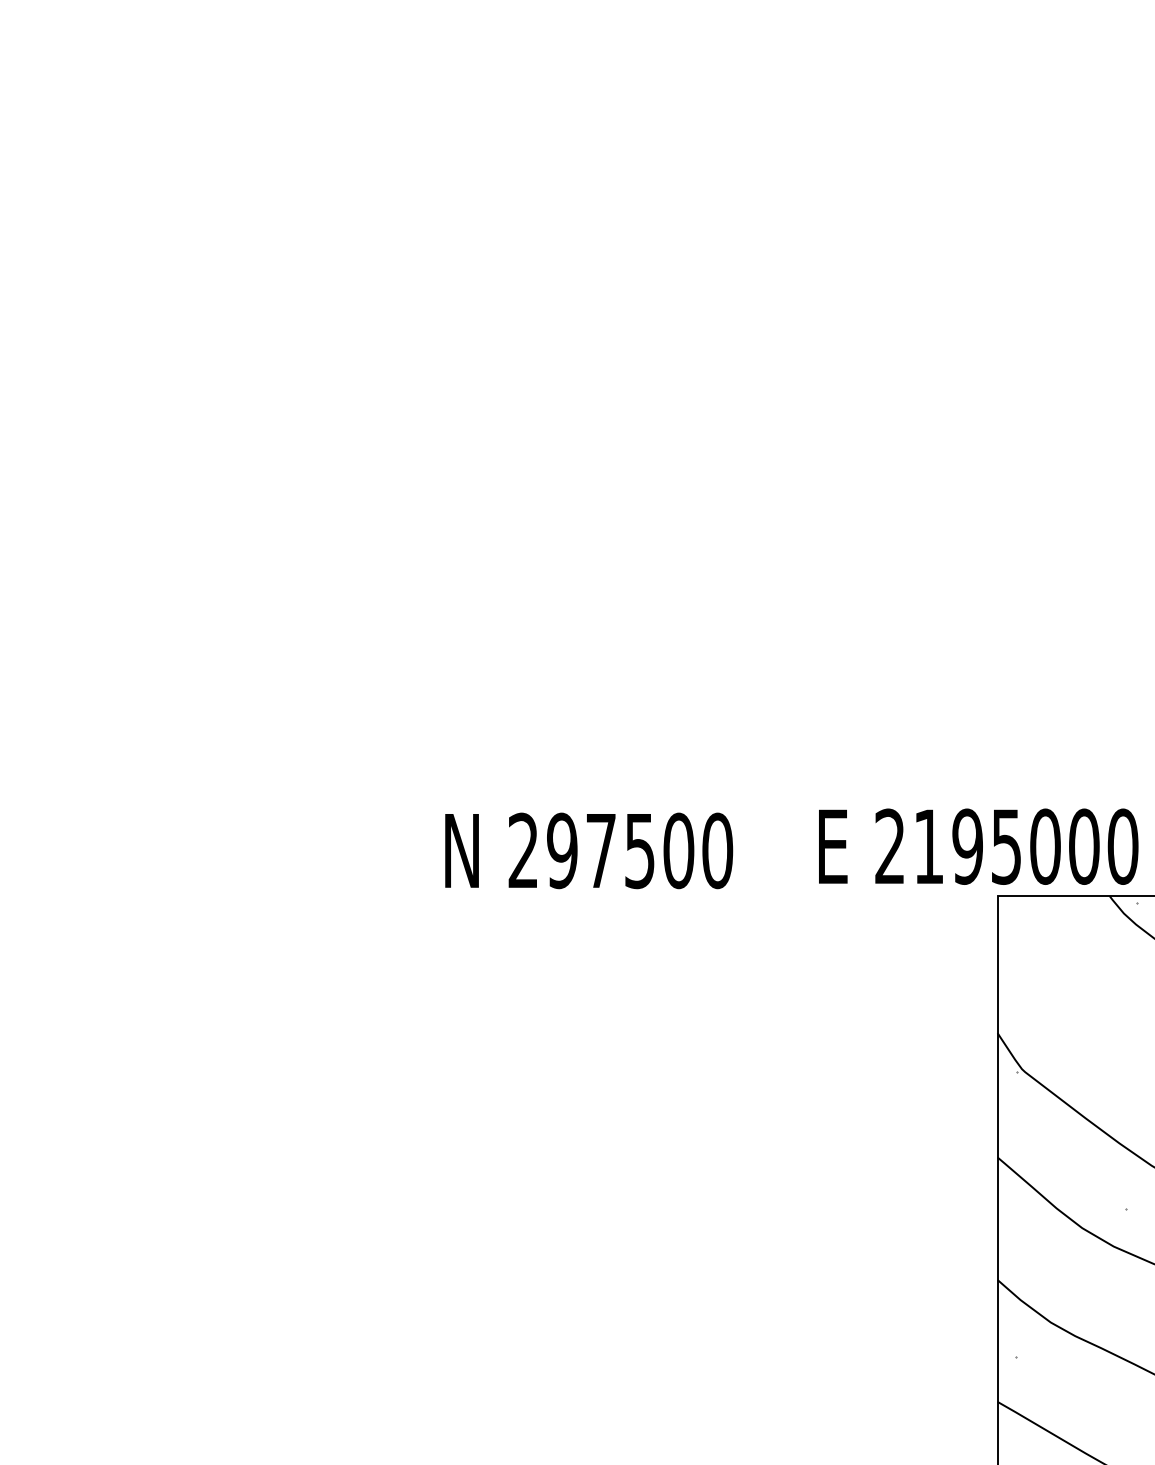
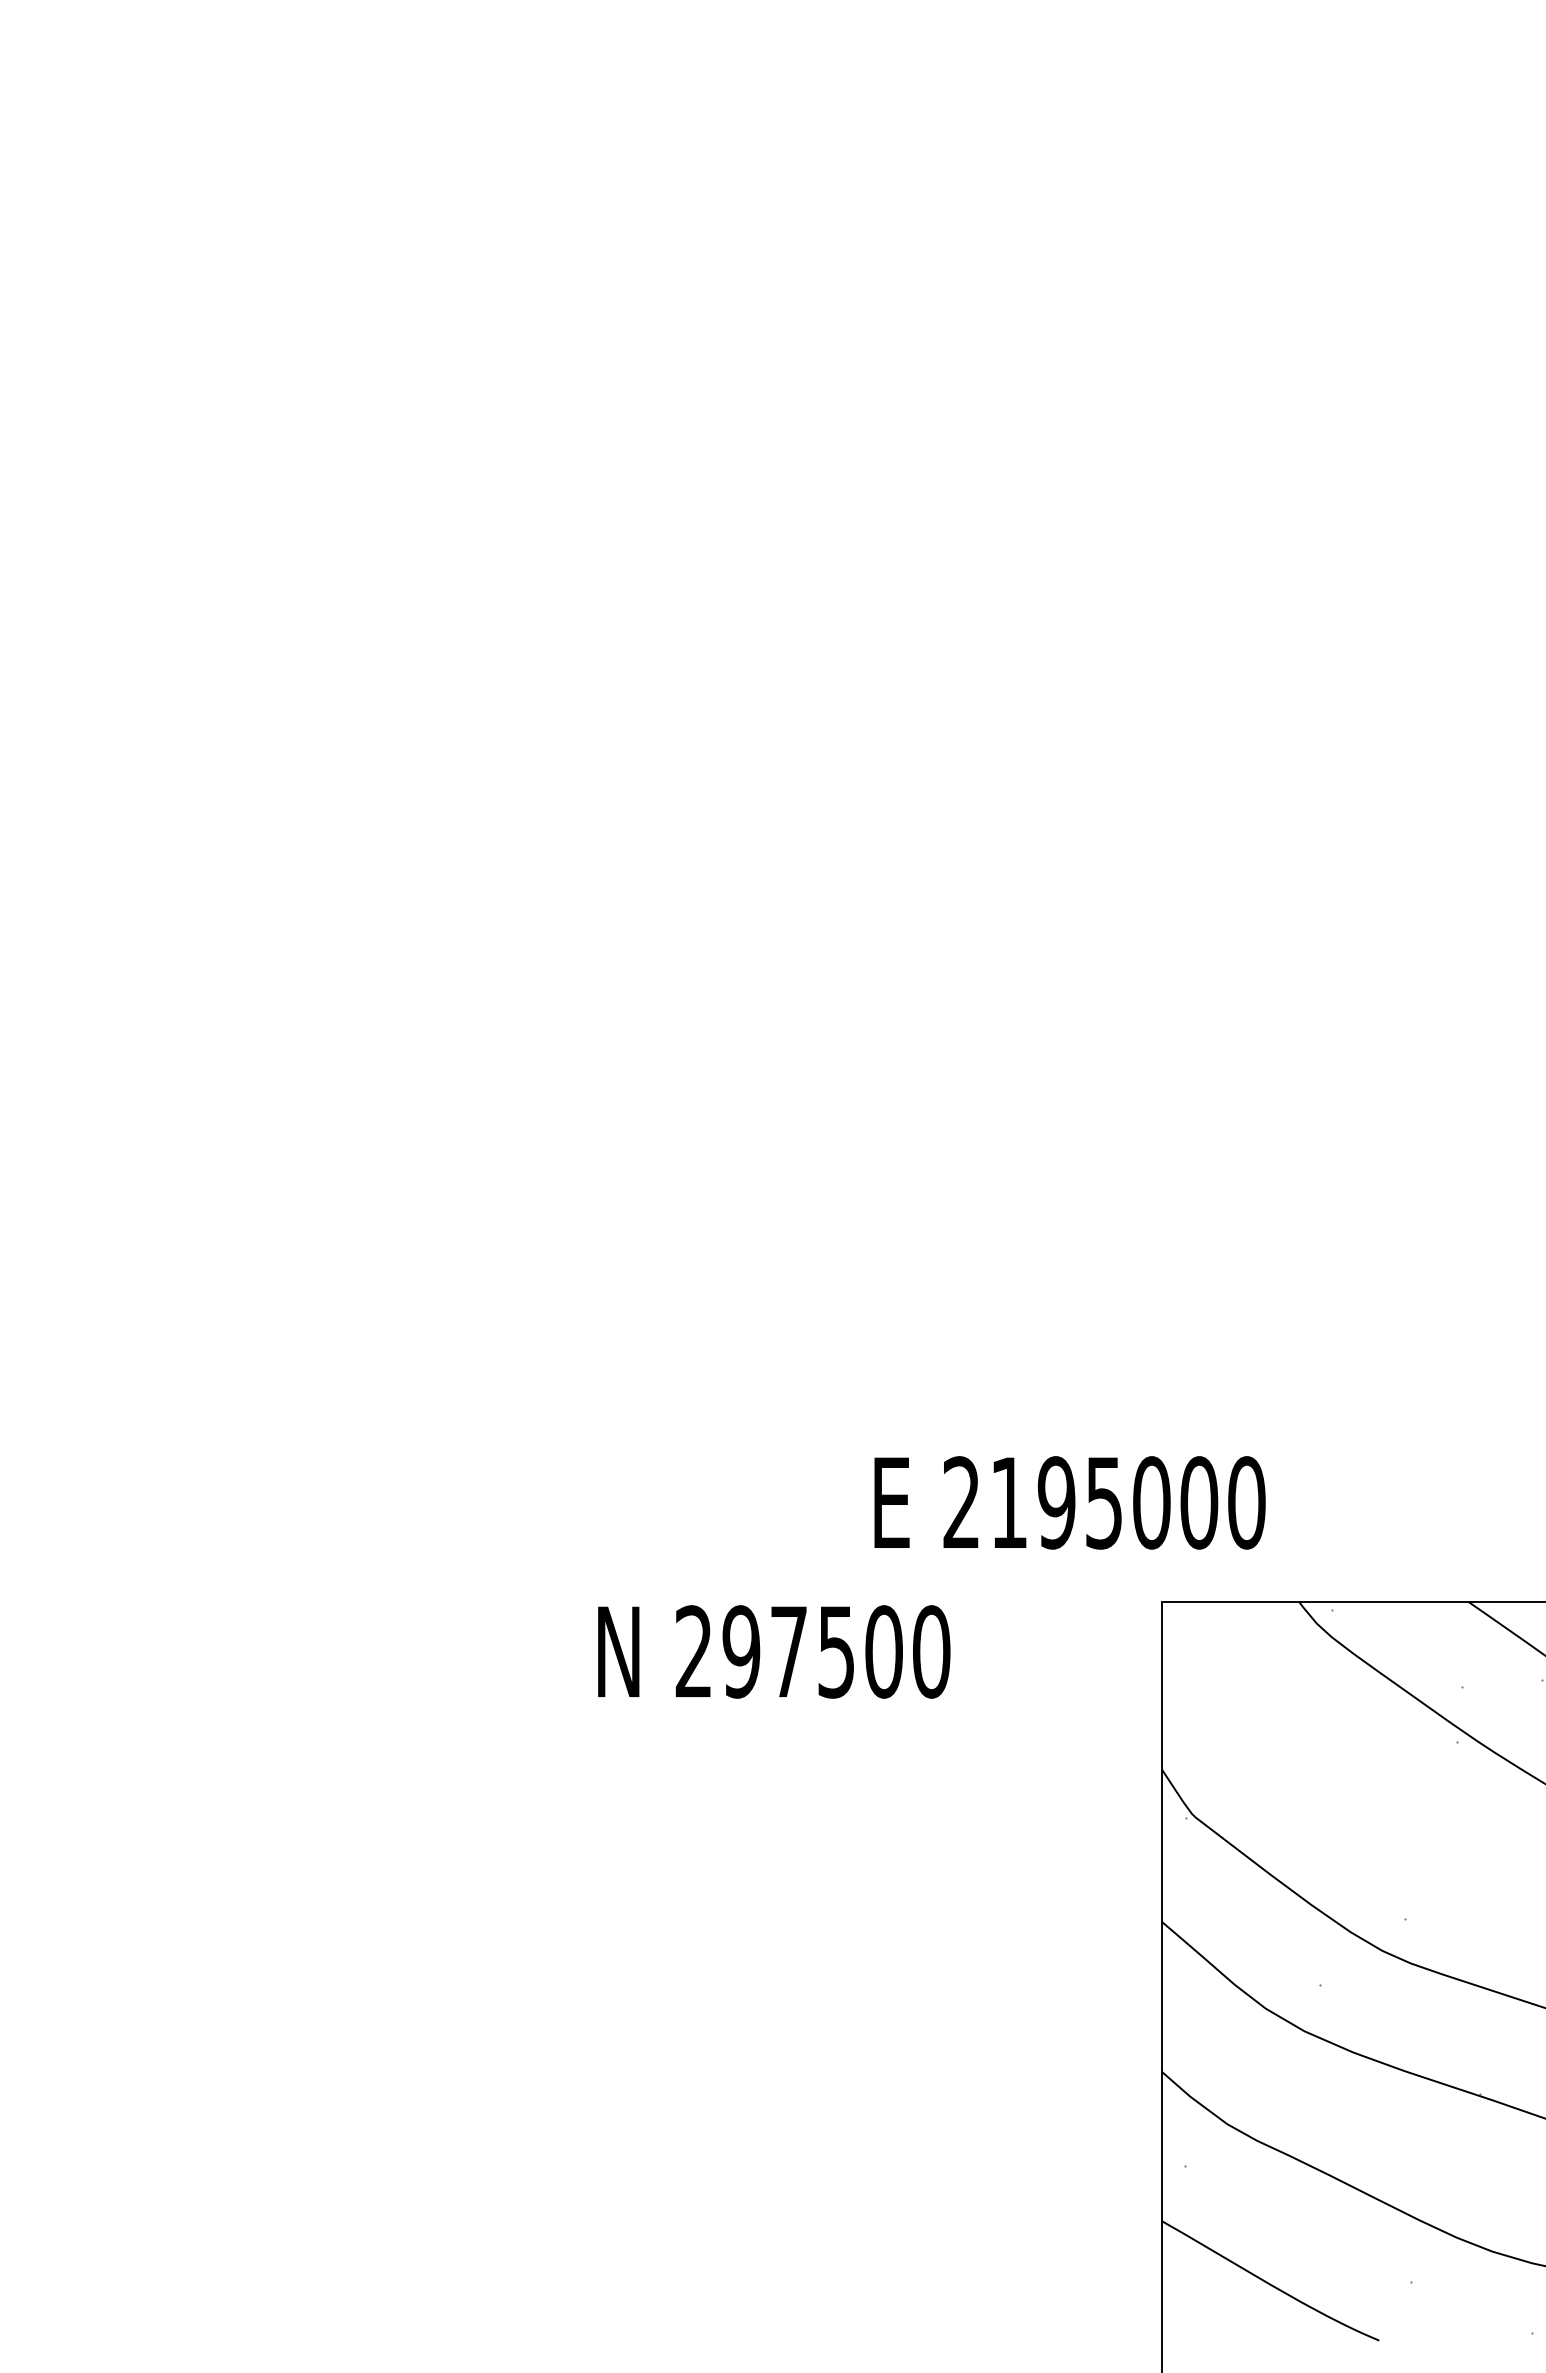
text: (978, 846) -> (1069, 1502), moved
text: (589, 850) -> (774, 1651), moved

